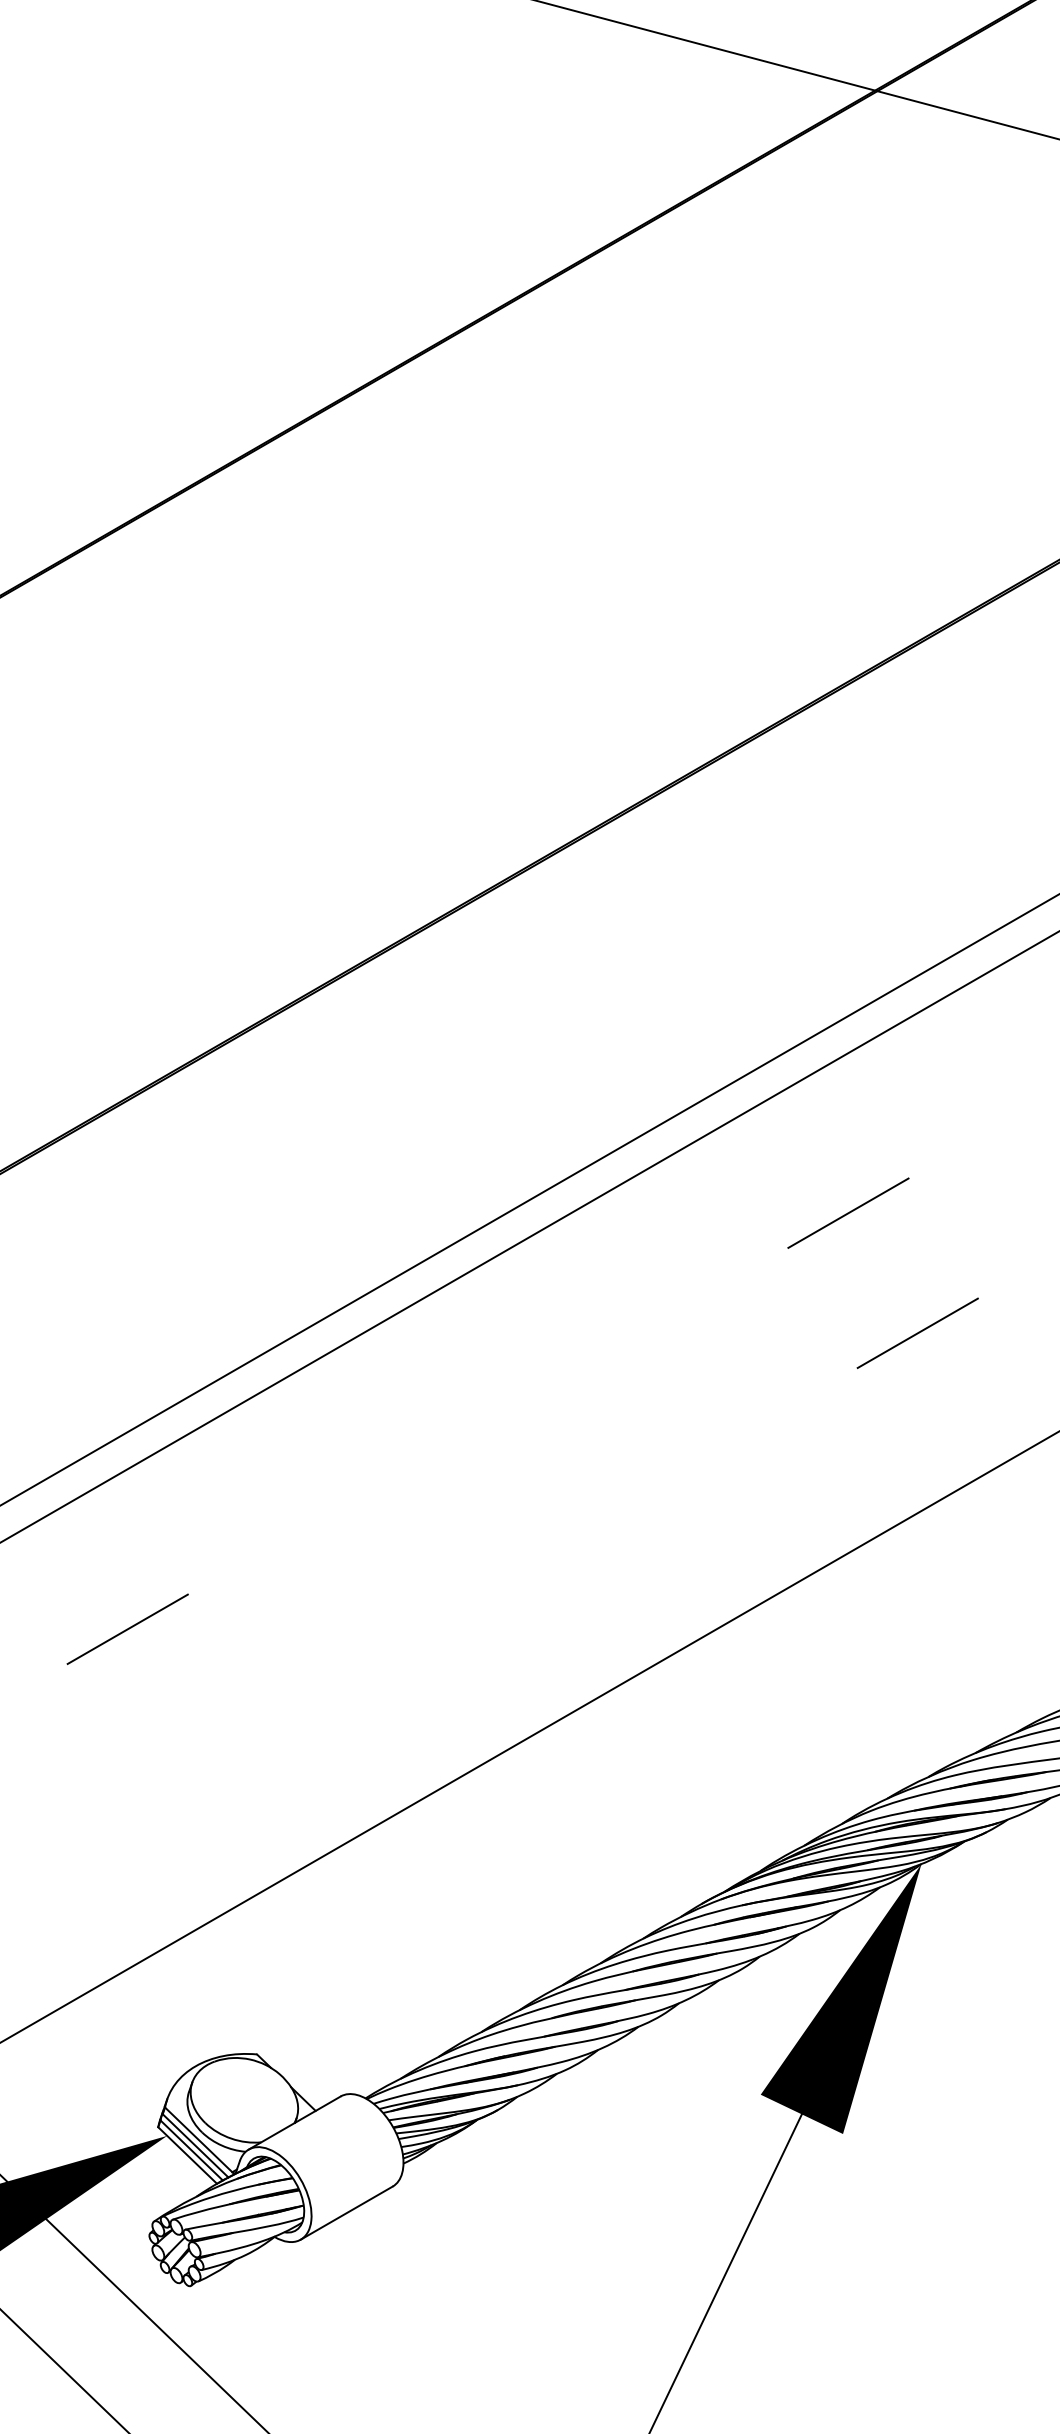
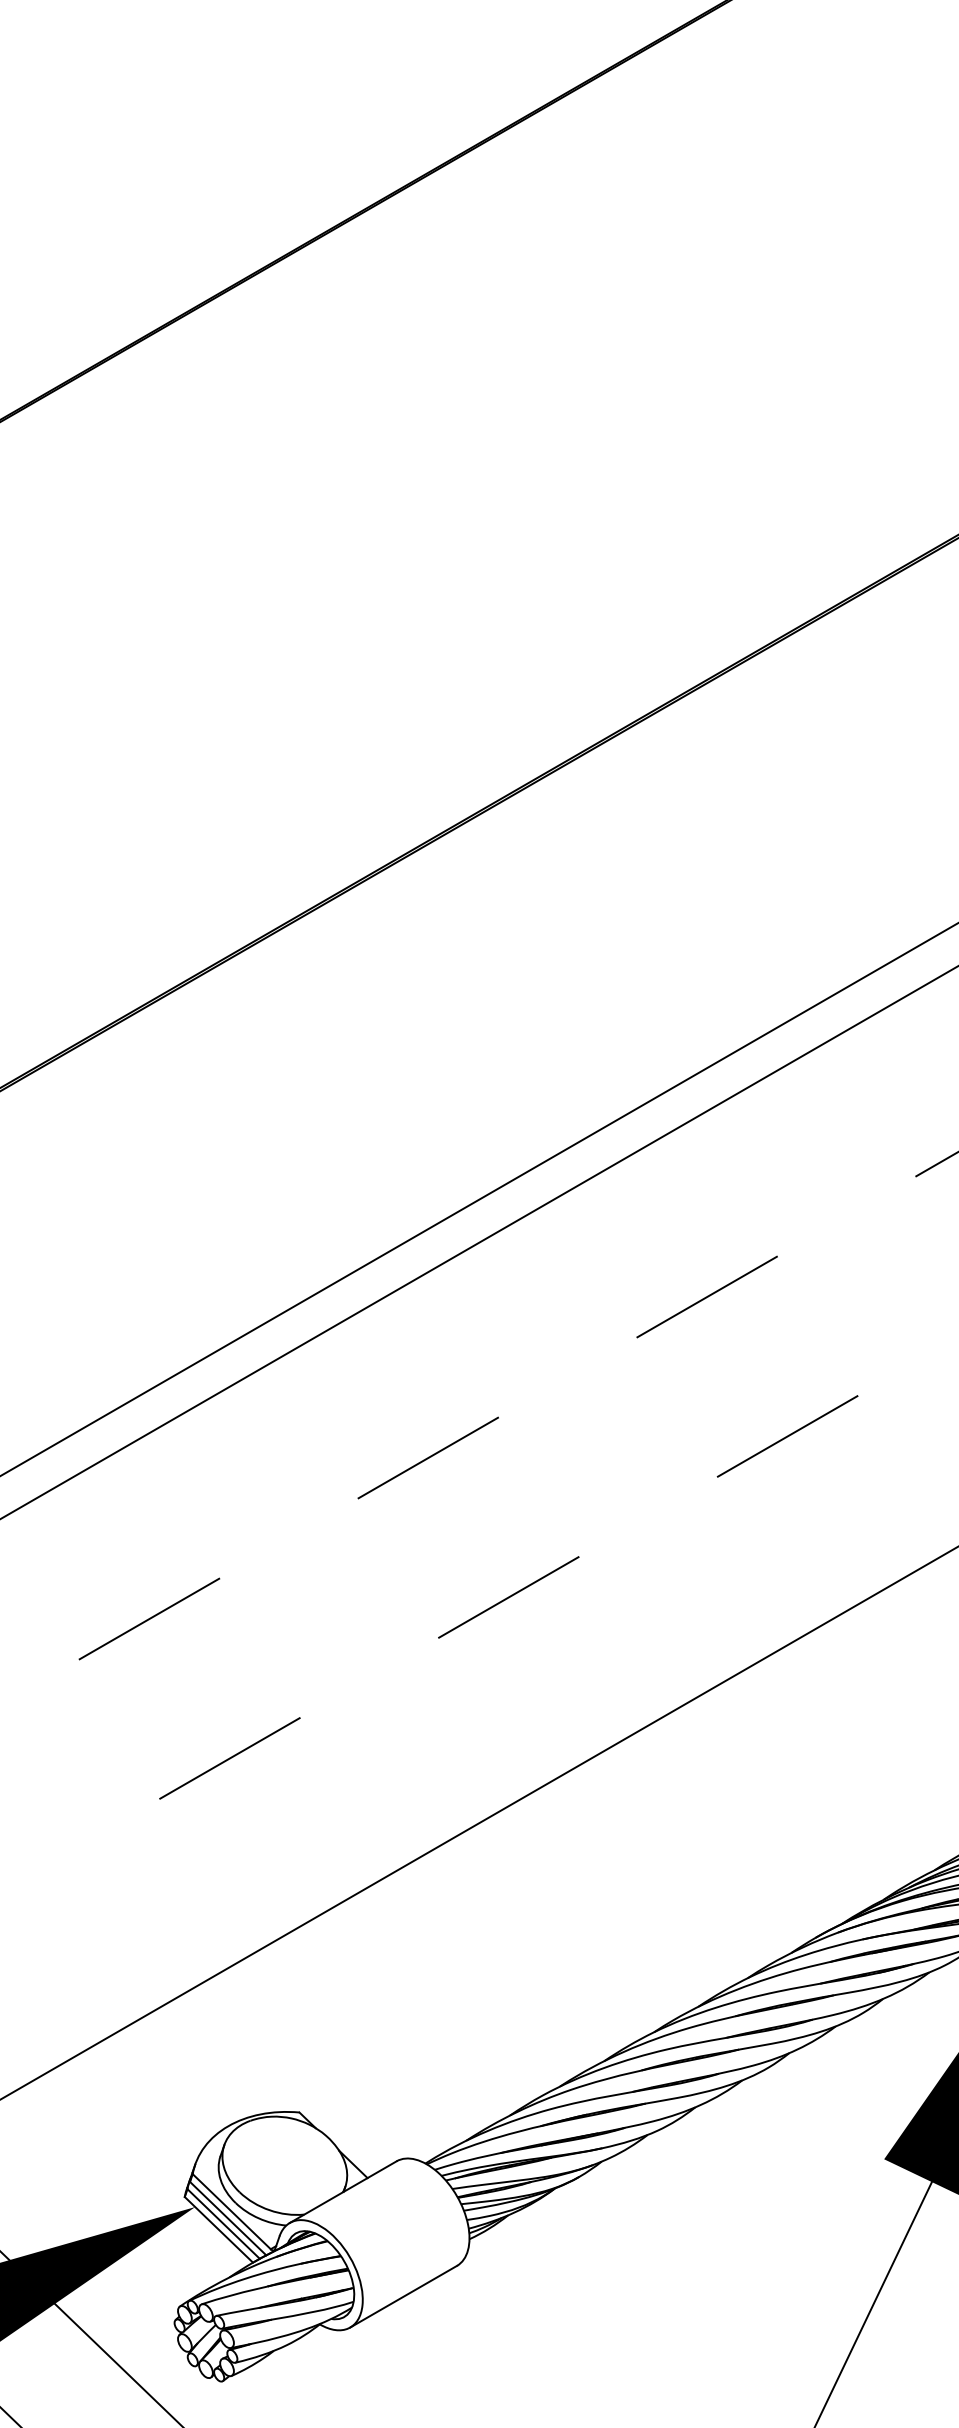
line: (608, 1351) -> (707, 1296), added
line: (677, 1471) -> (787, 1435), added
line: (368, 1490) -> (428, 1457), added
line: (437, 1610) -> (508, 1597), added
line: (197, 1749) -> (230, 1758), added

